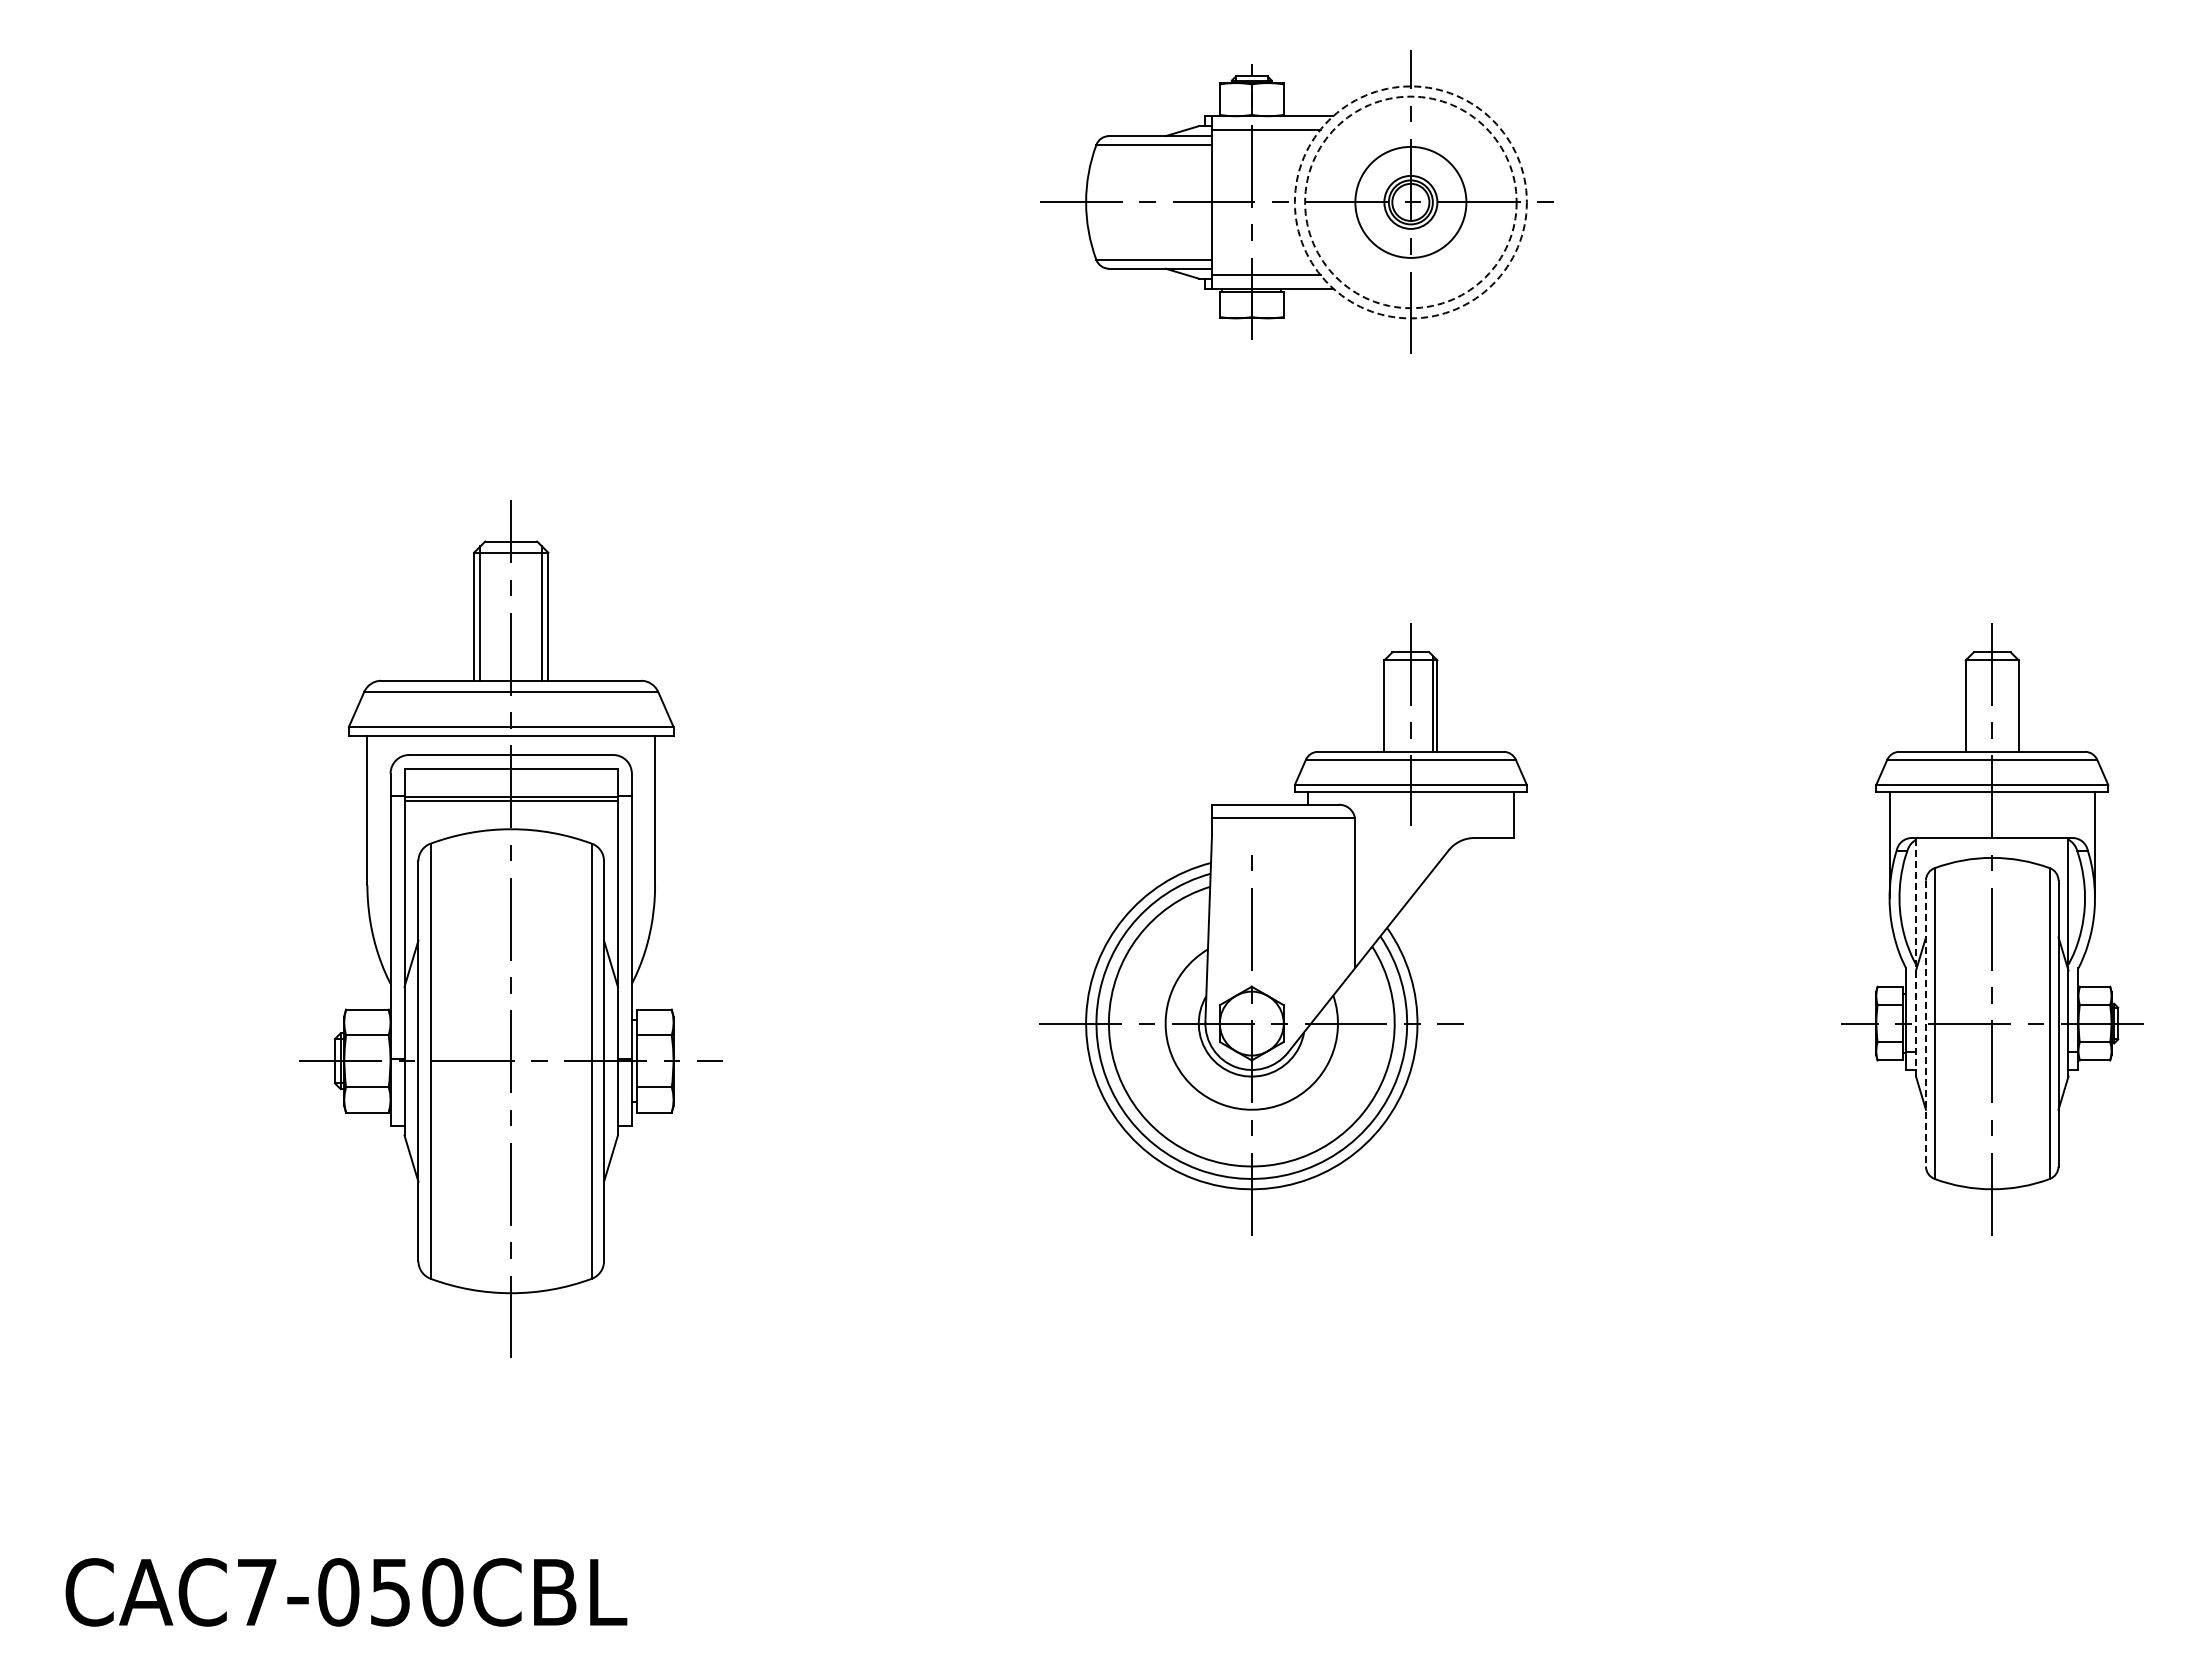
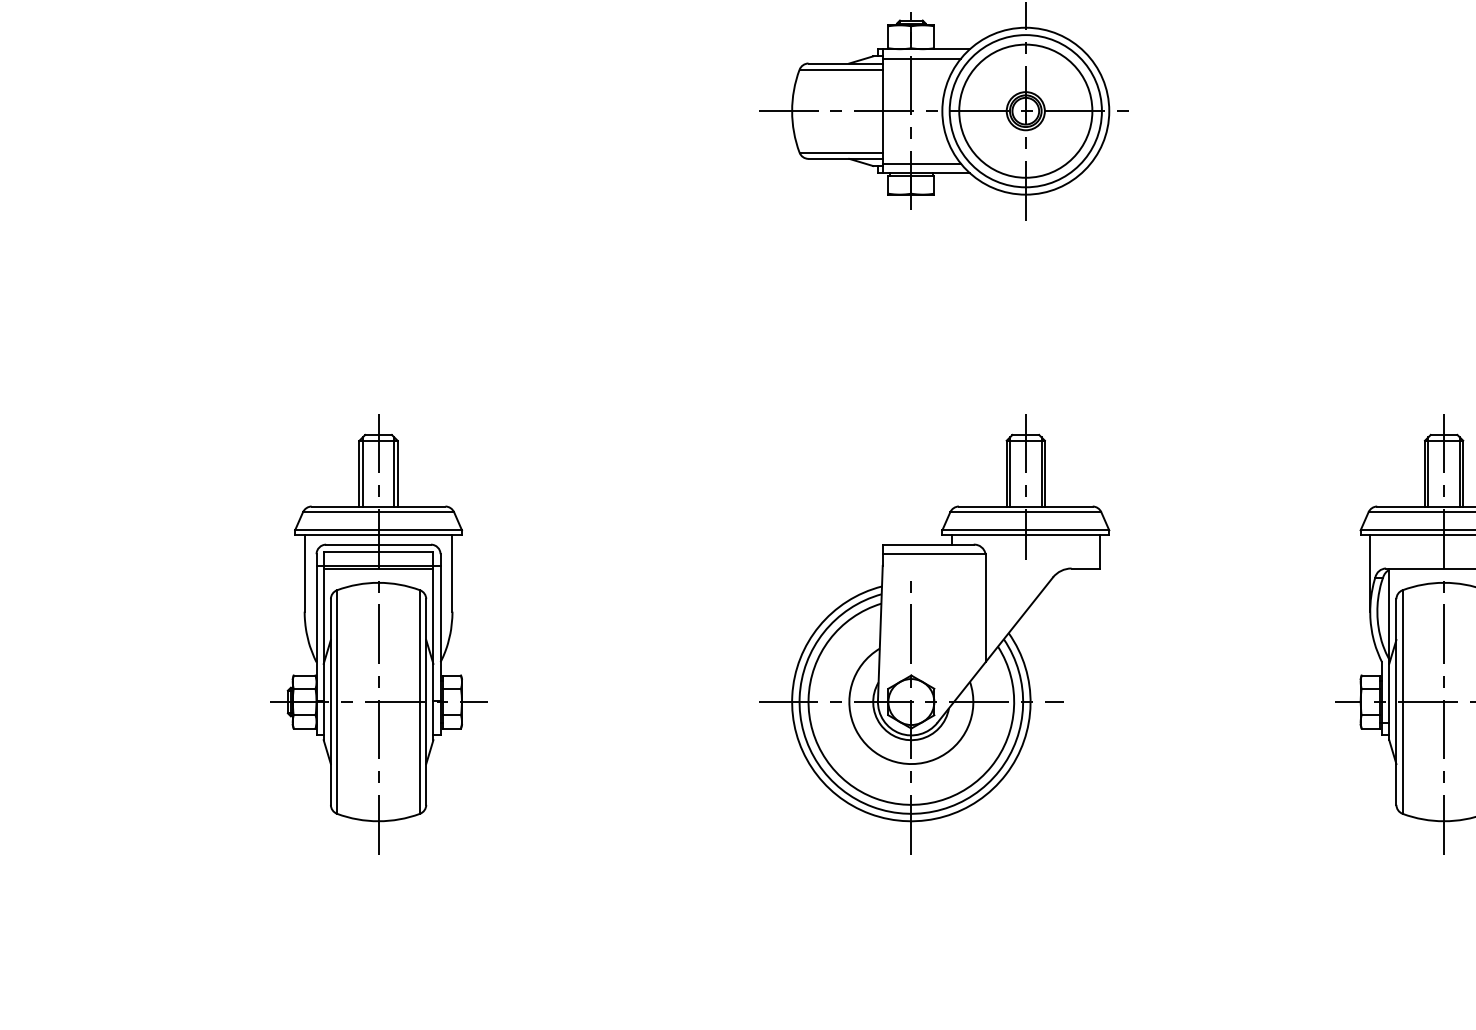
circle: (1410, 201) -> (1025, 110), size x1.67
circle: (1410, 202) -> (1025, 111), dashed -> solid
circle: (1410, 202) -> (1025, 111), dashed -> solid
line: (1388, 703) -> (1009, 471), added
line: (1970, 703) -> (1428, 471), added
line: (2014, 703) -> (1460, 471), added
part: (511, 929) -> (378, 634), size x0.71
line: (1916, 956) -> (1389, 653), dashed -> solid
line: (1925, 1023) -> (1396, 701), dashed -> solid

